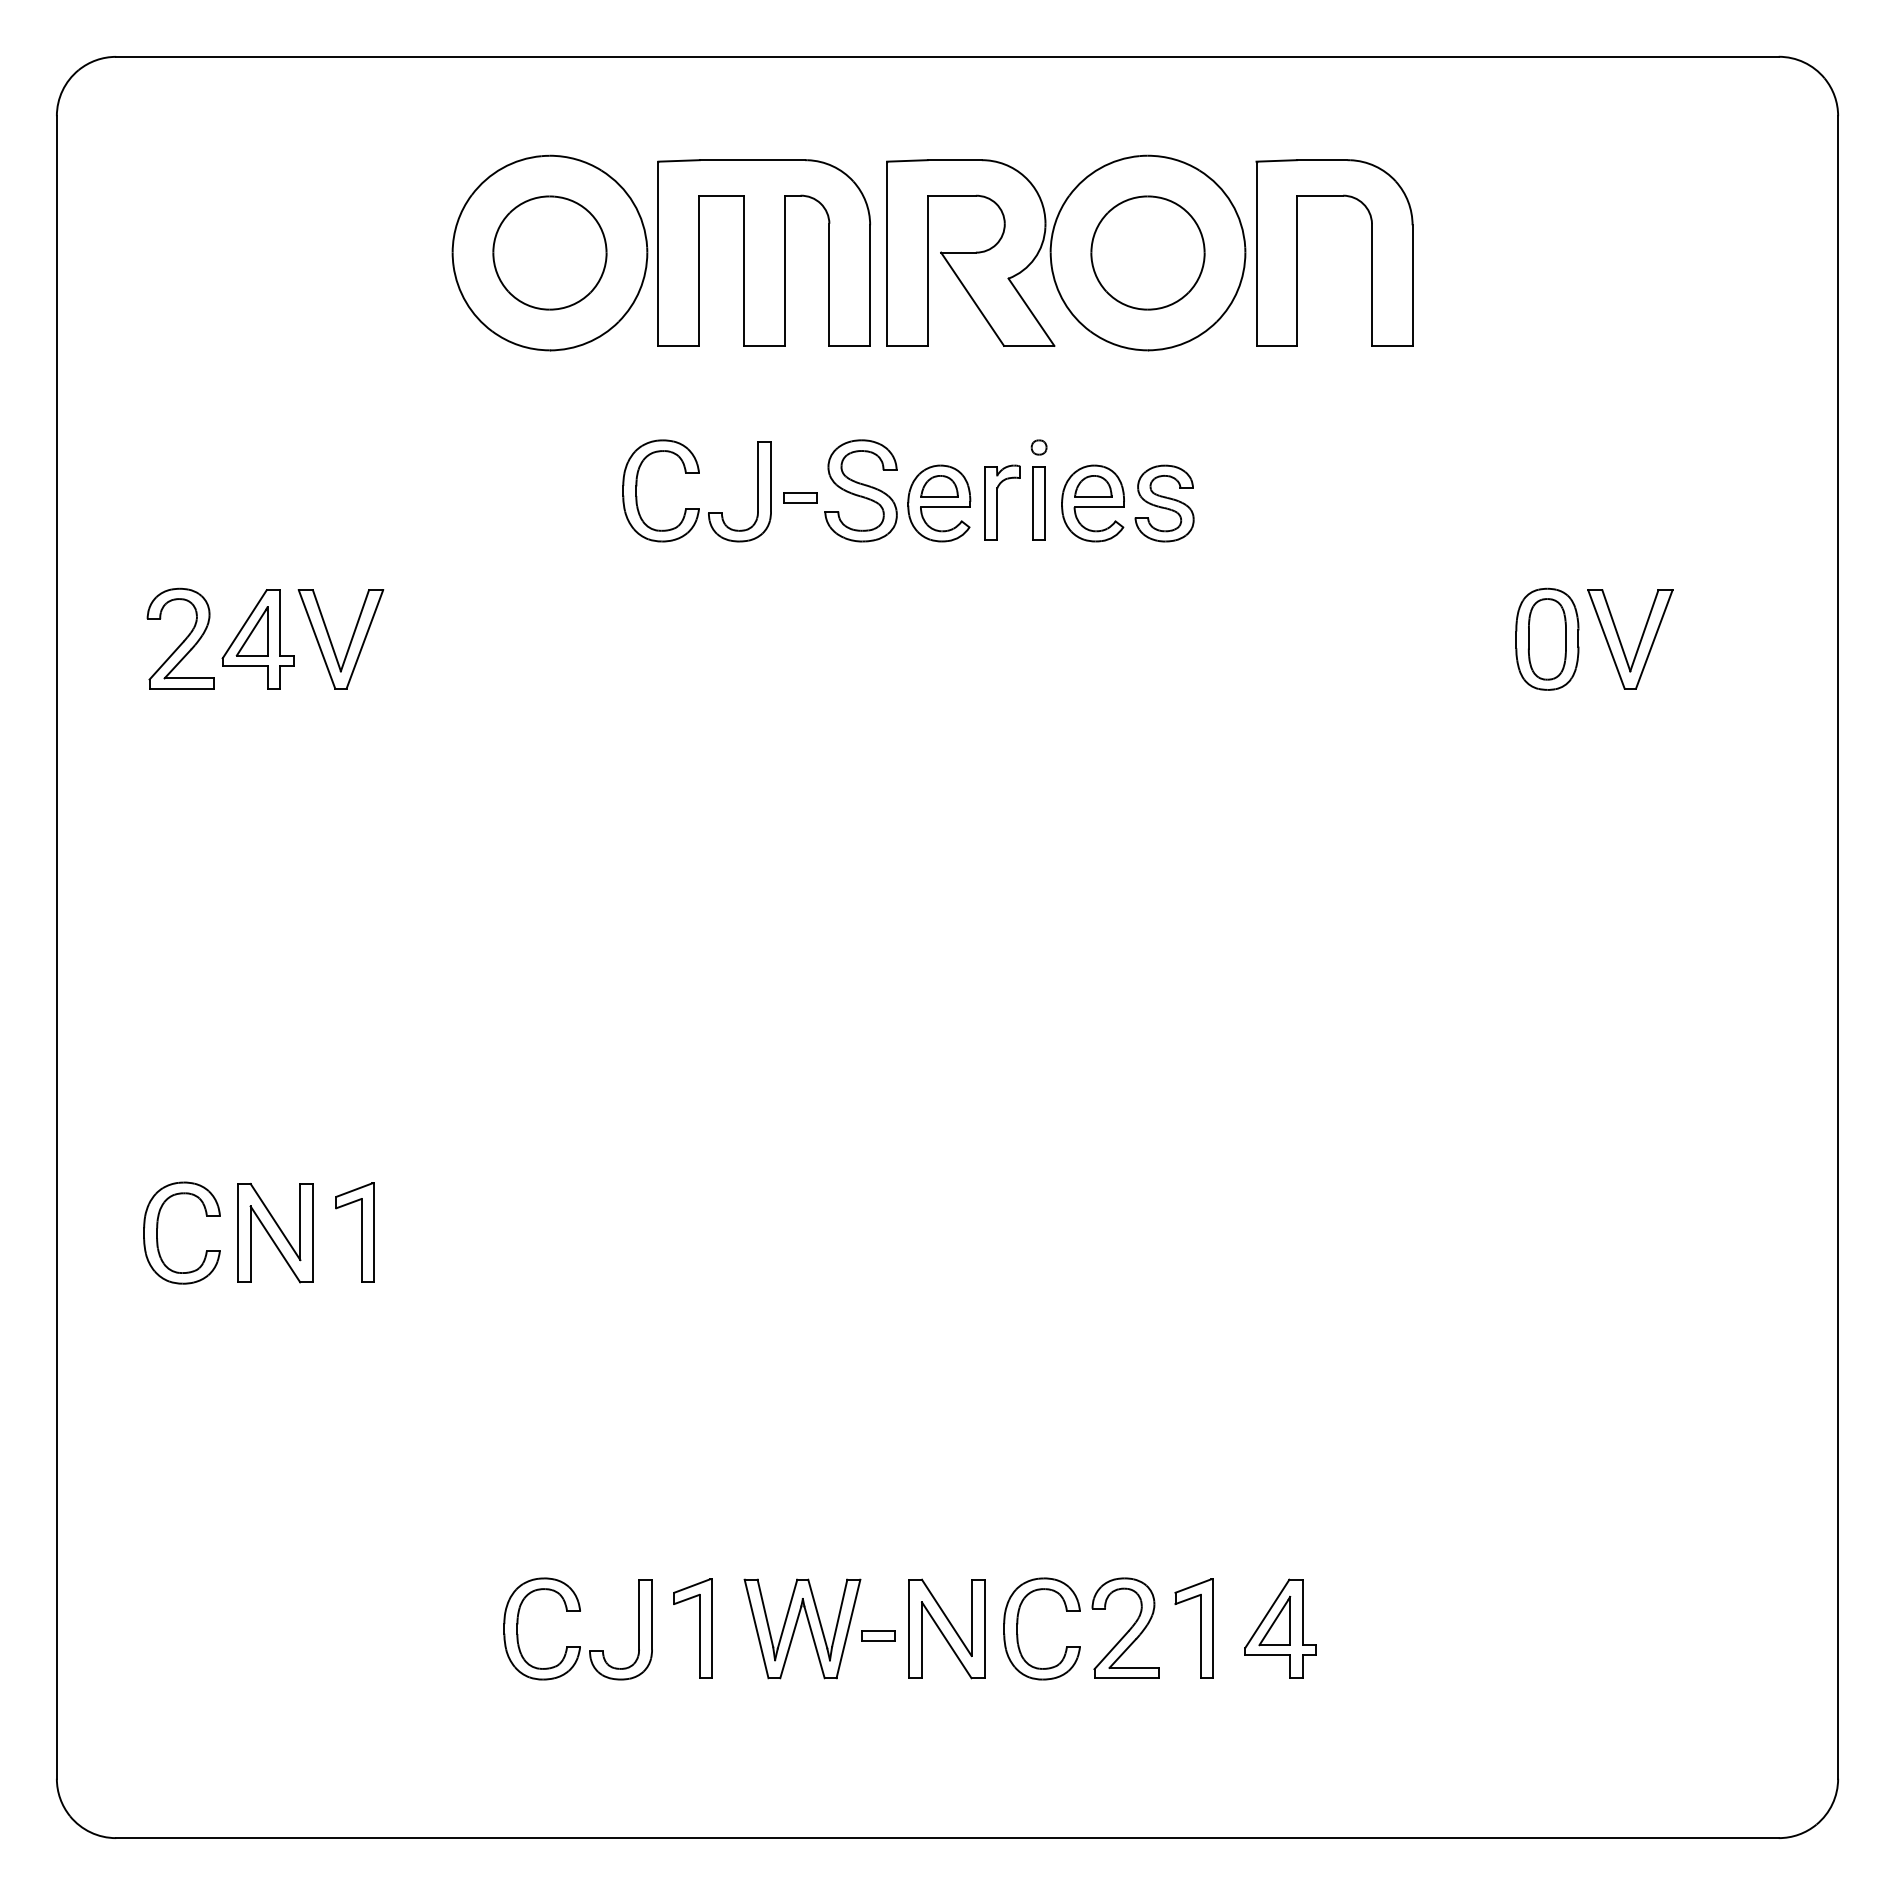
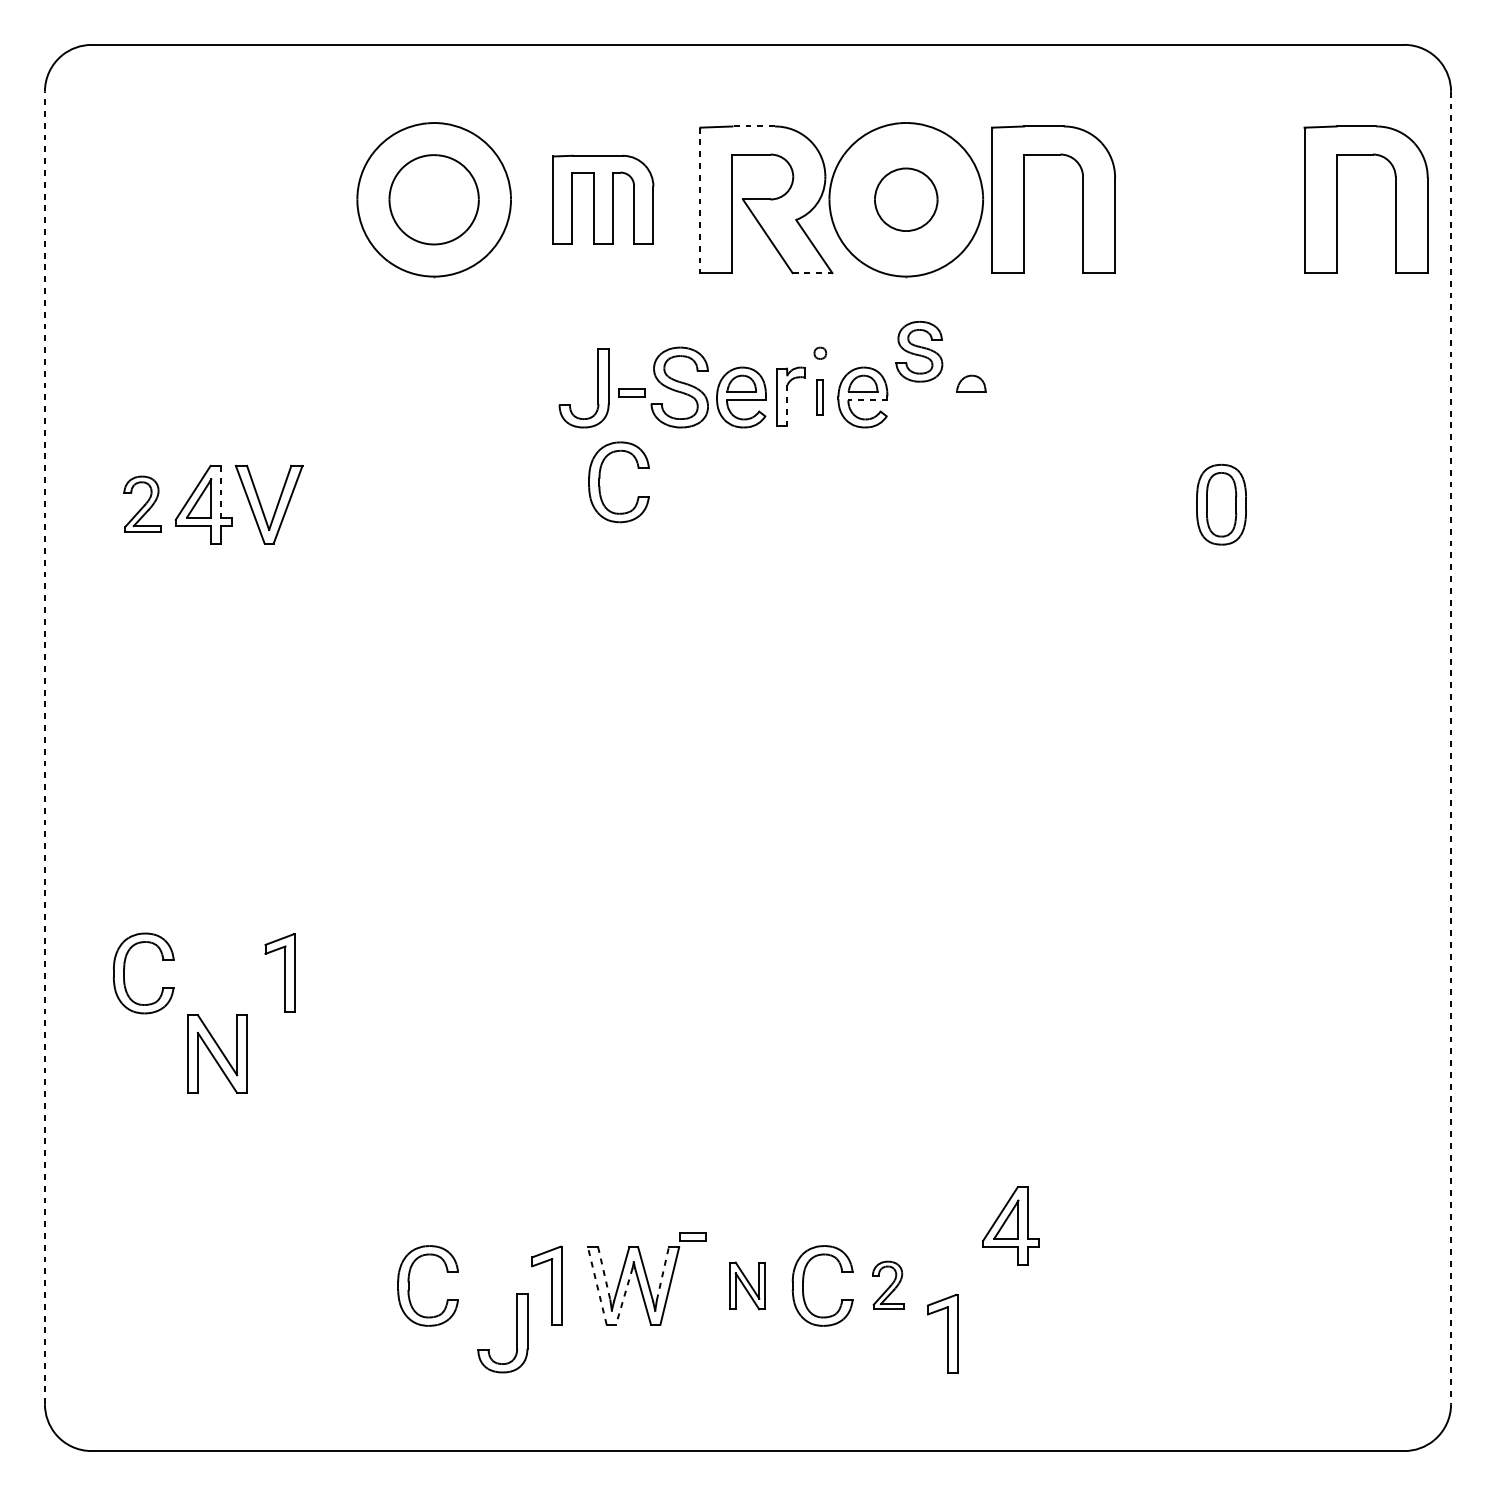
line: (954, 160) -> (753, 126), solid -> dashed
part: (763, 252) -> (602, 199), size x0.6
part: (1147, 252) -> (905, 199), size x0.7
part: (1693, 252) -> (1336, 199), added
line: (887, 254) -> (700, 200), solid -> dashed
line: (1029, 345) -> (812, 272), solid -> dashed
part: (637, 486) -> (600, 478), moved
part: (1230, 486) -> (971, 384), added
part: (1038, 503) -> (819, 397), size x0.6
part: (1164, 503) -> (919, 351), moved
line: (1099, 507) -> (867, 400), solid -> dashed
line: (997, 514) -> (787, 406), solid -> dashed
line: (280, 622) -> (221, 491), solid -> dashed
part: (180, 638) -> (142, 504), size x0.7
part: (1639, 641) -> (1294, 506), removed
line: (56, 946) -> (44, 747), solid -> dashed
line: (1838, 947) -> (1451, 748), solid -> dashed
part: (275, 1233) -> (217, 1054), moved
line: (765, 1613) -> (604, 1273), solid -> dashed
line: (839, 1613) -> (662, 1273), solid -> dashed
part: (1125, 1627) -> (888, 1284), size x0.6
line: (756, 1628) -> (597, 1285), solid -> dashed
part: (946, 1628) -> (747, 1285), size x0.6
part: (1200, 1628) -> (947, 1333), moved
part: (1280, 1628) -> (1010, 1225), moved
part: (638, 1629) -> (516, 1332), moved
part: (878, 1635) -> (693, 1235), moved
line: (790, 1642) -> (624, 1296), solid -> dashed

